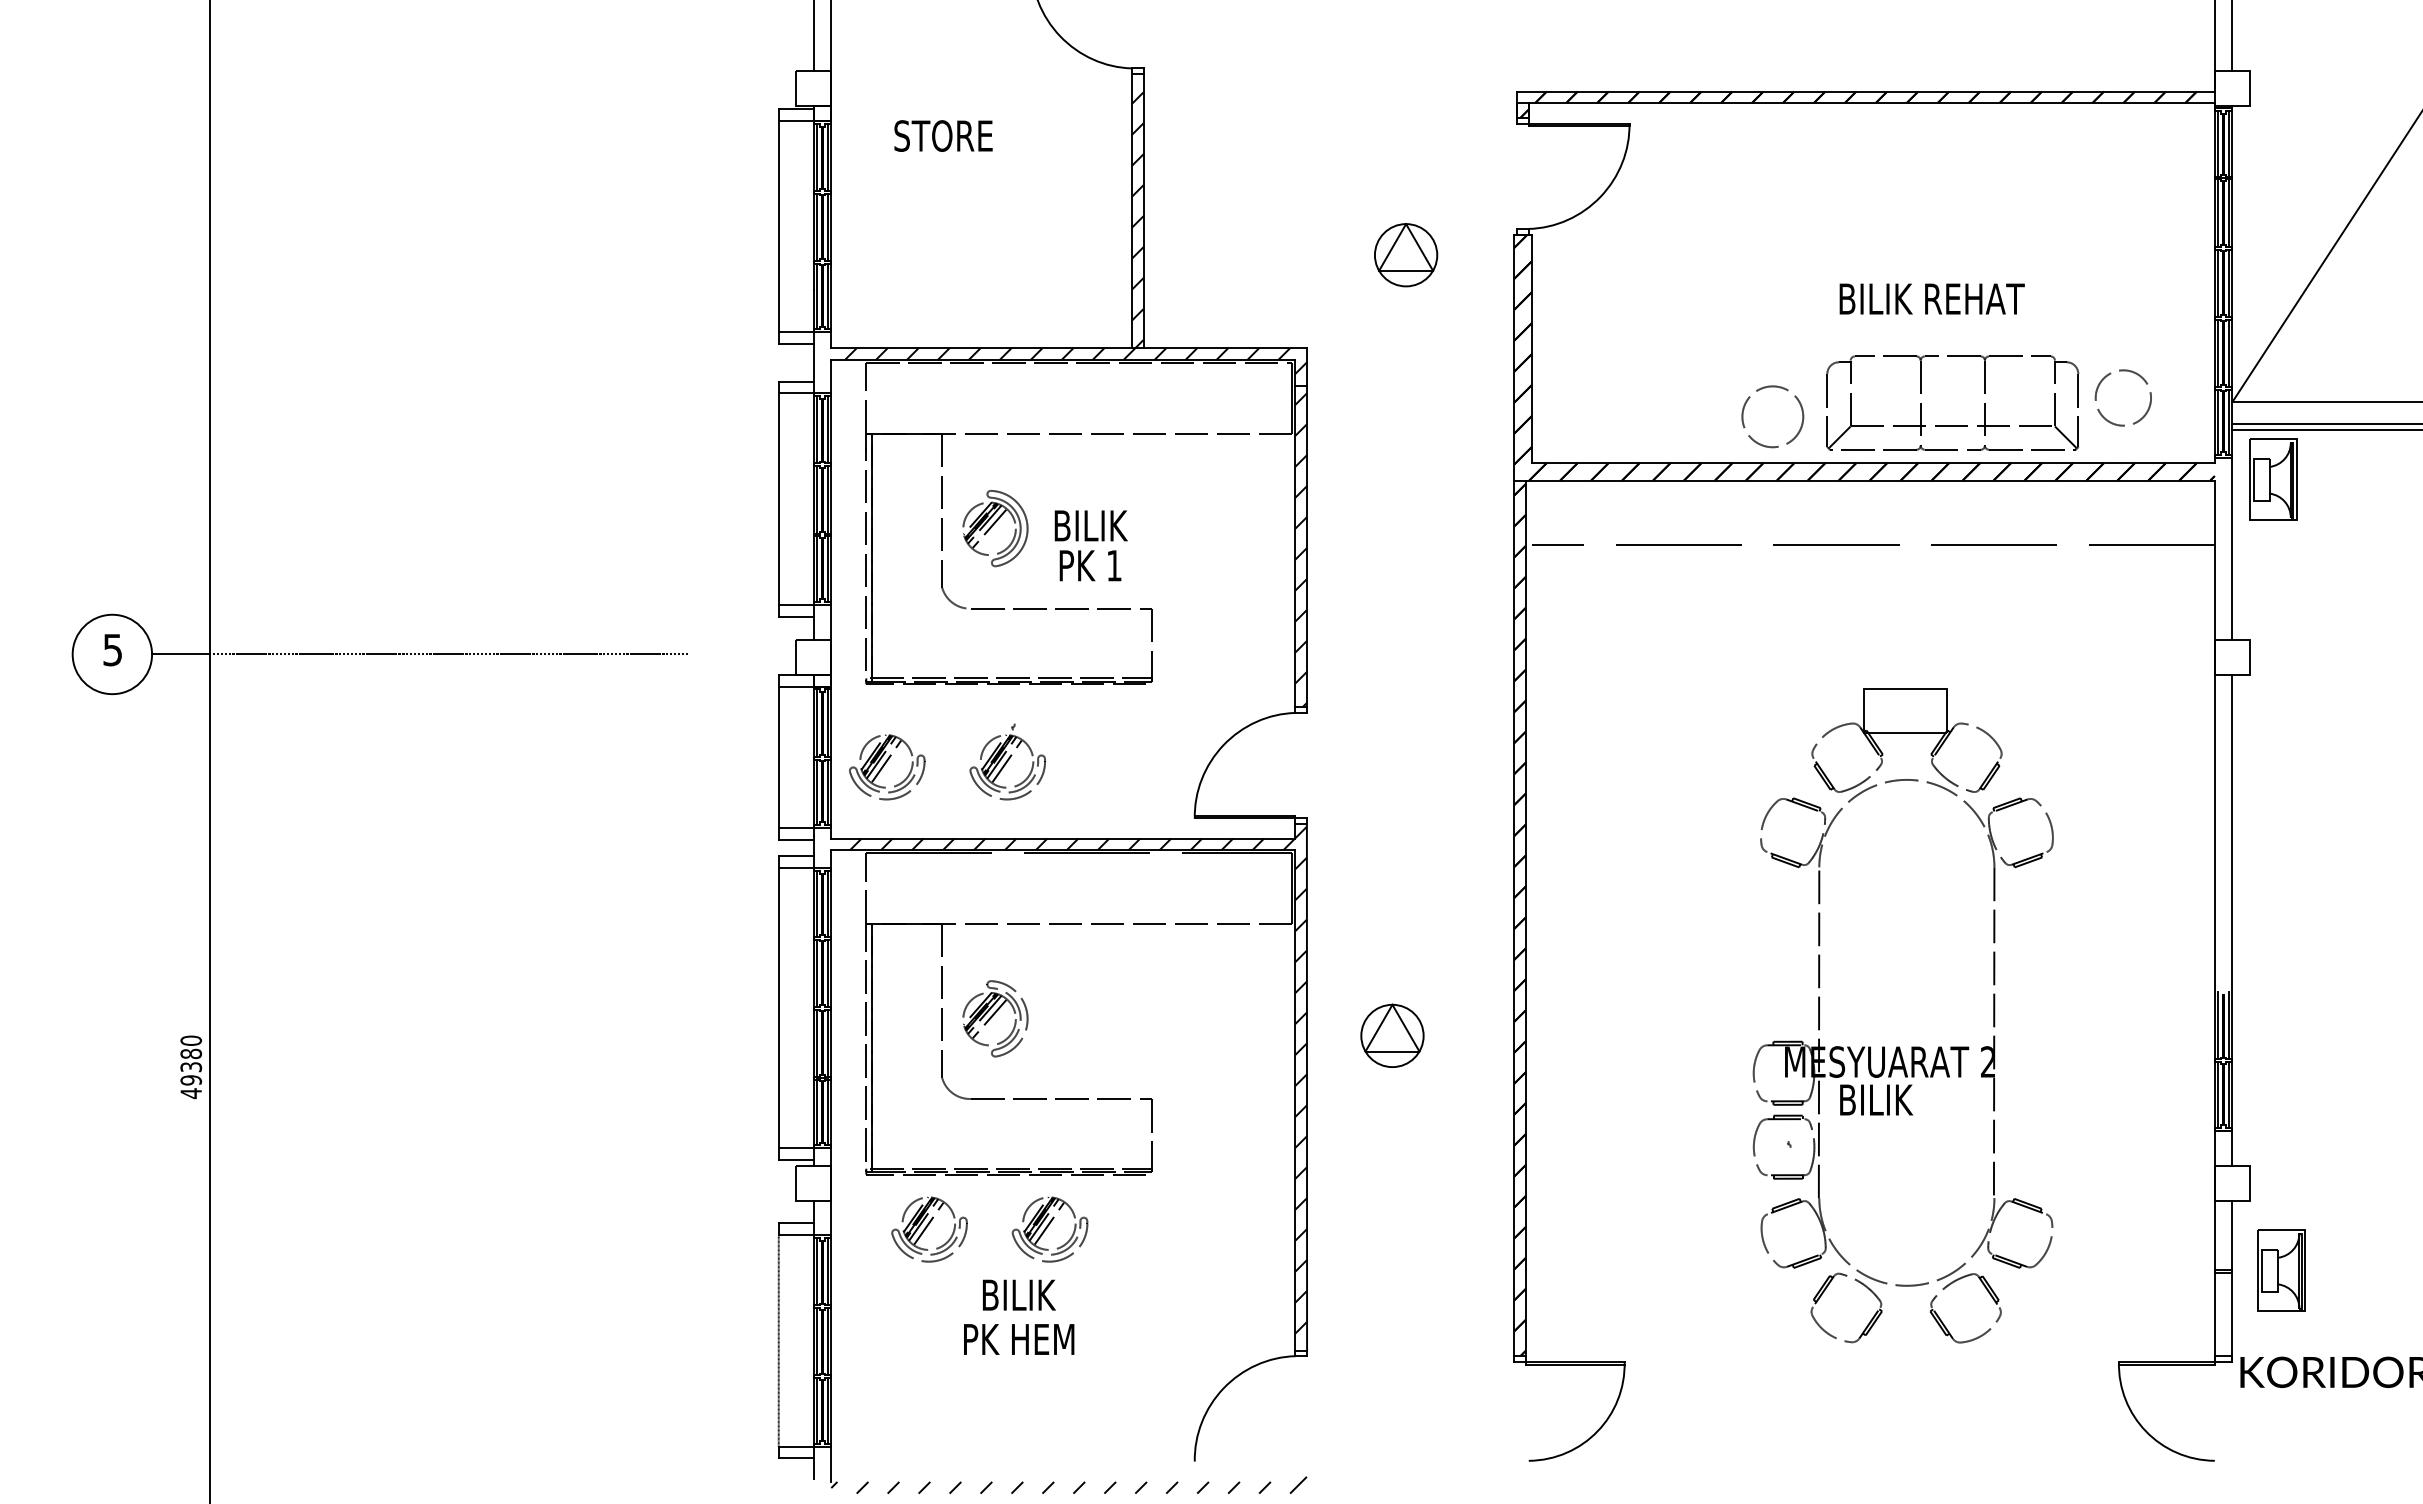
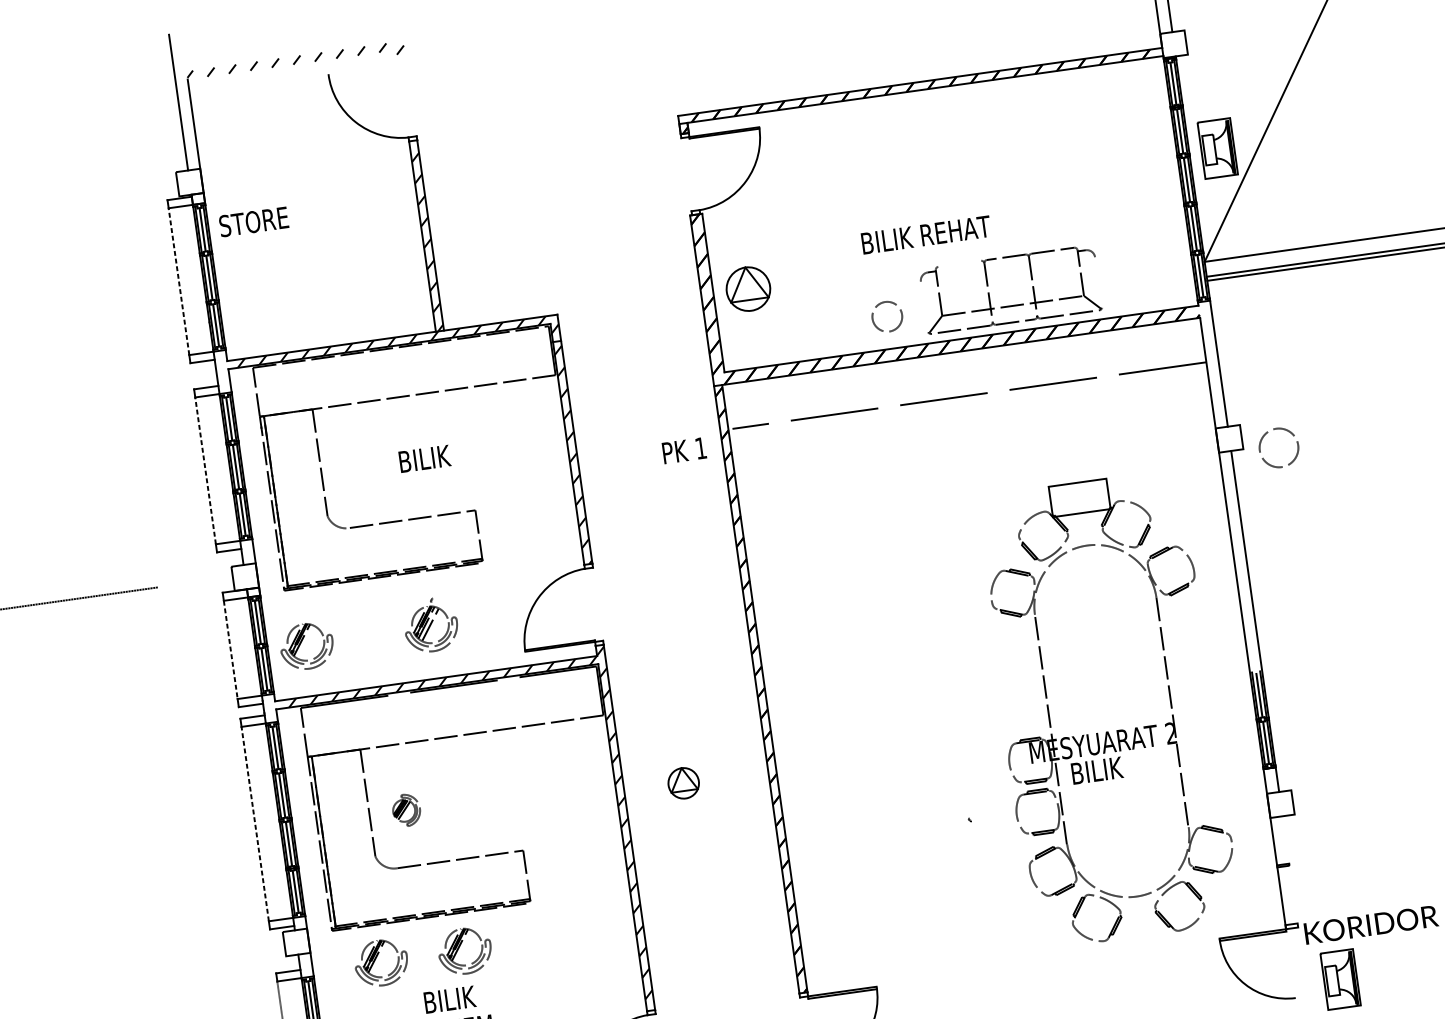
text: (943, 135) -> (253, 221), moved
line: (778, 226) -> (178, 281), solid -> dashed
part: (1406, 255) -> (748, 289), moved
text: (1931, 298) -> (925, 234), moved
line: (1885, 356) -> (959, 263), removed
circle: (2122, 397) -> (1278, 447), moved
line: (1827, 410) -> (924, 307), removed
line: (2078, 410) -> (1098, 282), removed
circle: (1772, 416) -> (887, 316), size x0.7
part: (2273, 479) -> (1217, 148), moved
line: (778, 499) -> (205, 471), solid -> dashed
part: (995, 528) -> (358, 470), removed
text: (1090, 565) -> (684, 450), moved
line: (778, 757) -> (230, 650), solid -> dashed
line: (886, 761) -> (305, 642), removed
part: (1007, 761) -> (430, 624), moved
line: (778, 1007) -> (254, 823), solid -> dashed
part: (995, 1018) -> (406, 810), size x0.6
part: (1392, 1035) -> (683, 783), size x0.7
part: (1899, 1046) -> (1108, 731), moved
line: (928, 1223) -> (380, 958), removed
line: (1048, 1223) -> (463, 947), removed
part: (2281, 1270) -> (1340, 979), moved
line: (2232, 1281) -> (1290, 871), removed

